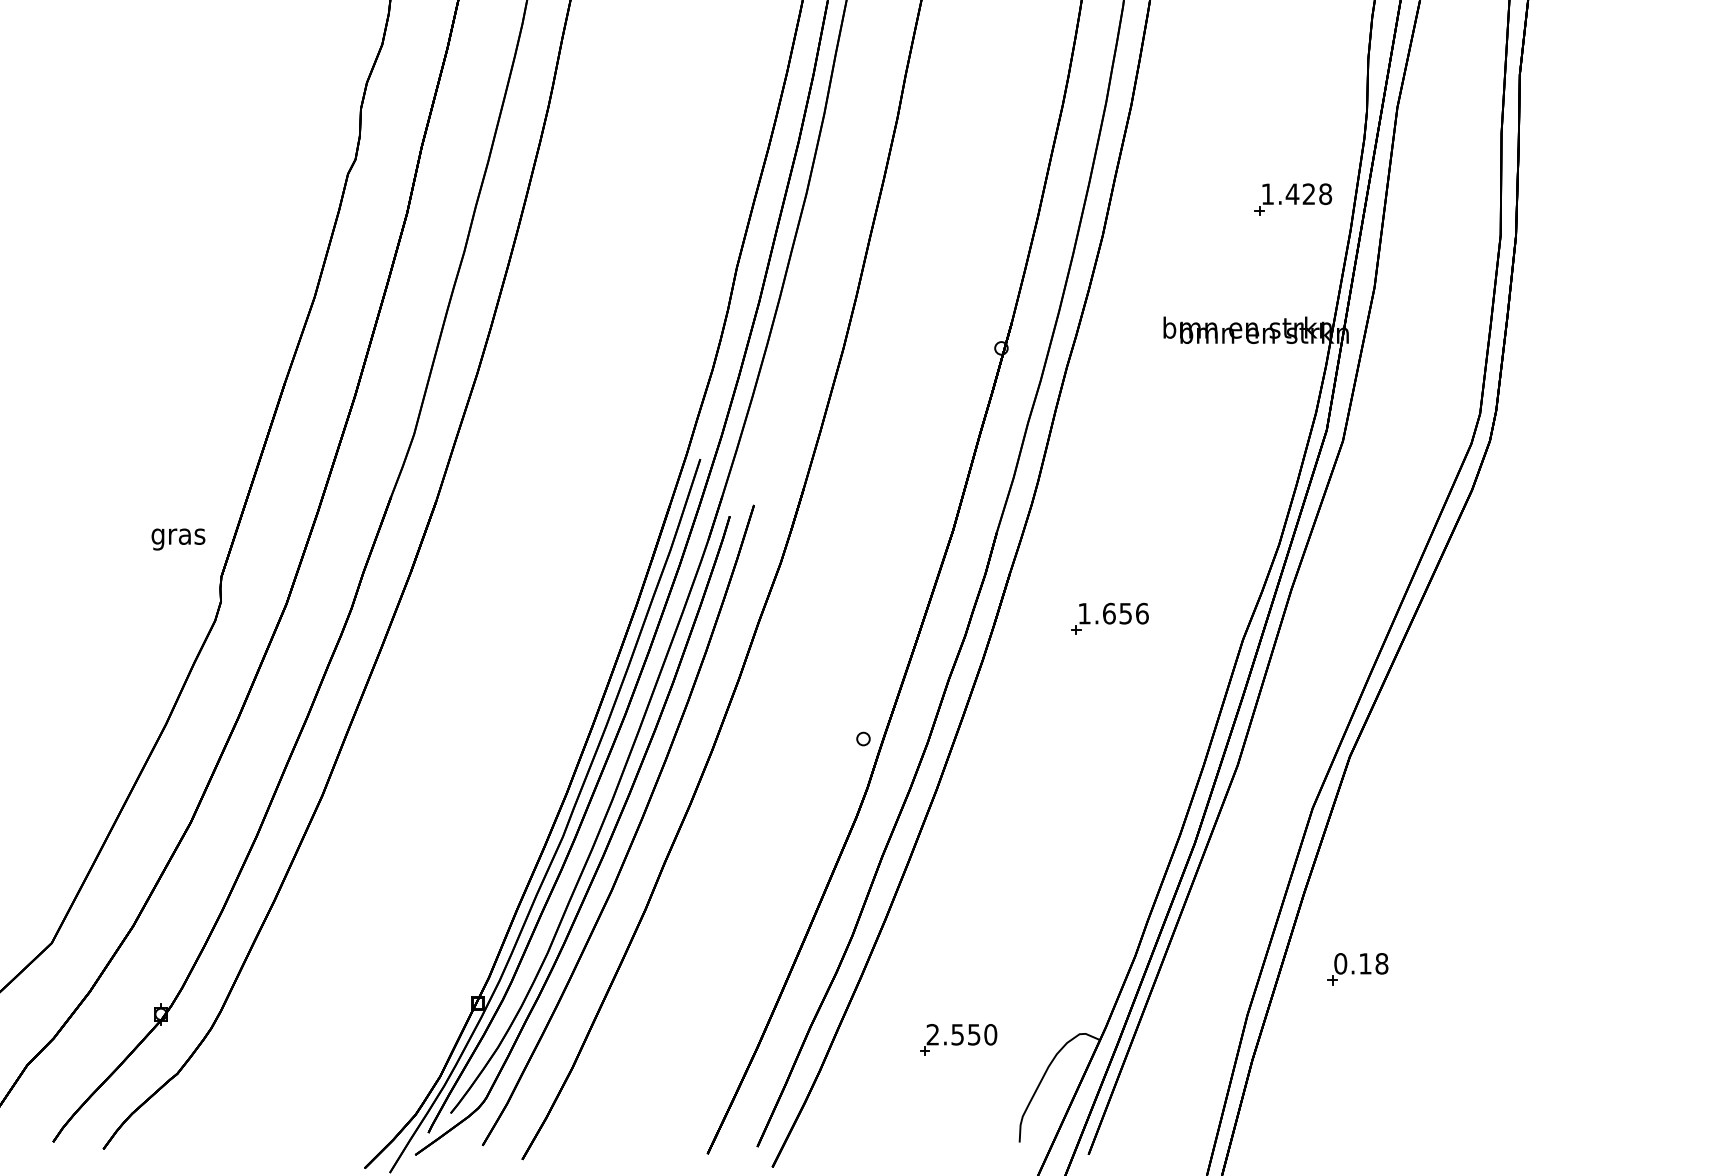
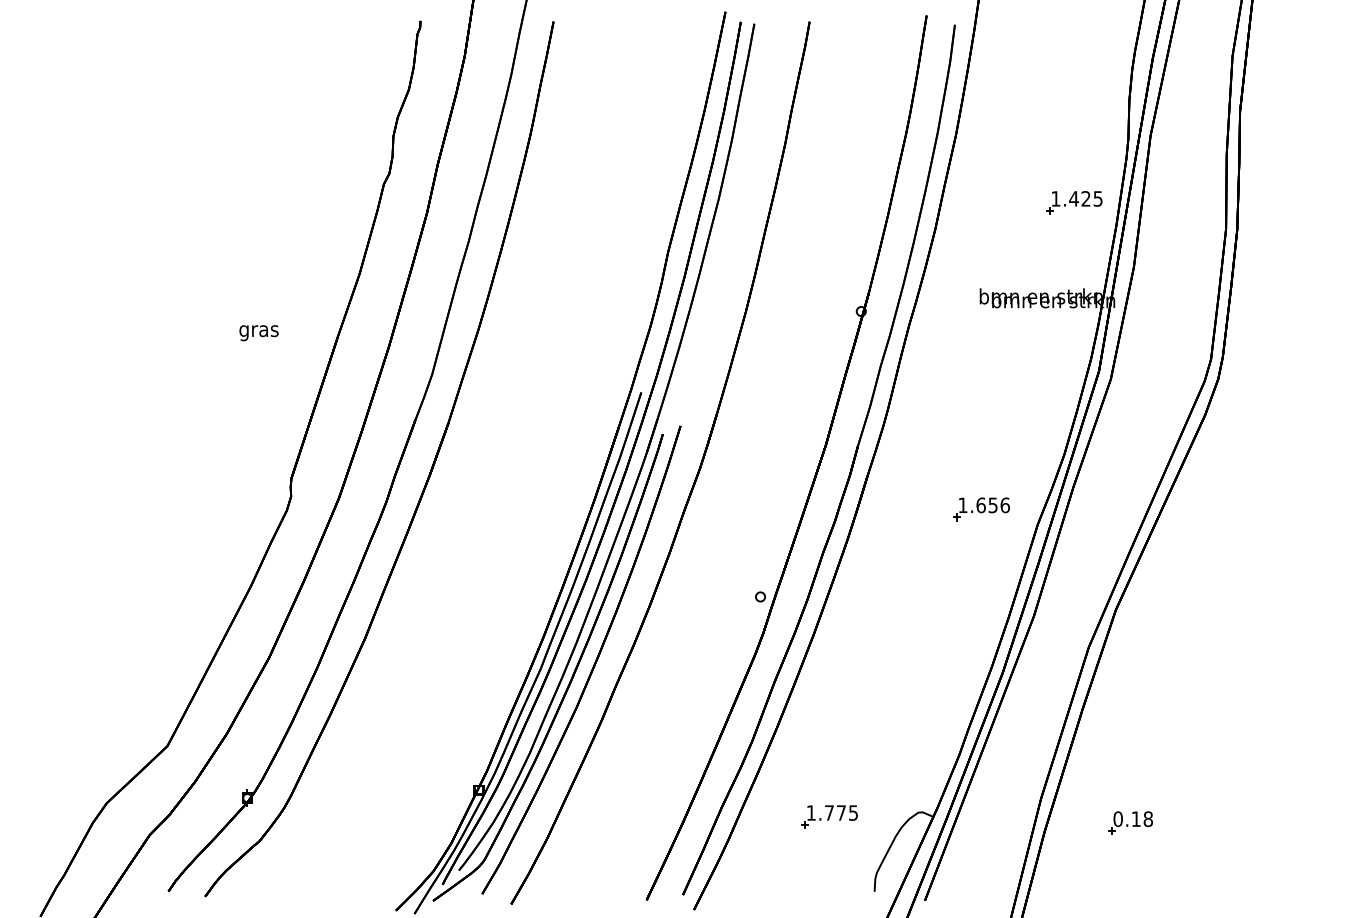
text: (1324, 193) -> (1097, 198), 1.428 -> 1.425
text: (177, 539) -> (258, 333), moved
part: (1109, 619) -> (981, 509), moved
part: (1357, 968) -> (1130, 822), moved
text: (961, 1034) -> (832, 812), 2.550 -> 1.775

